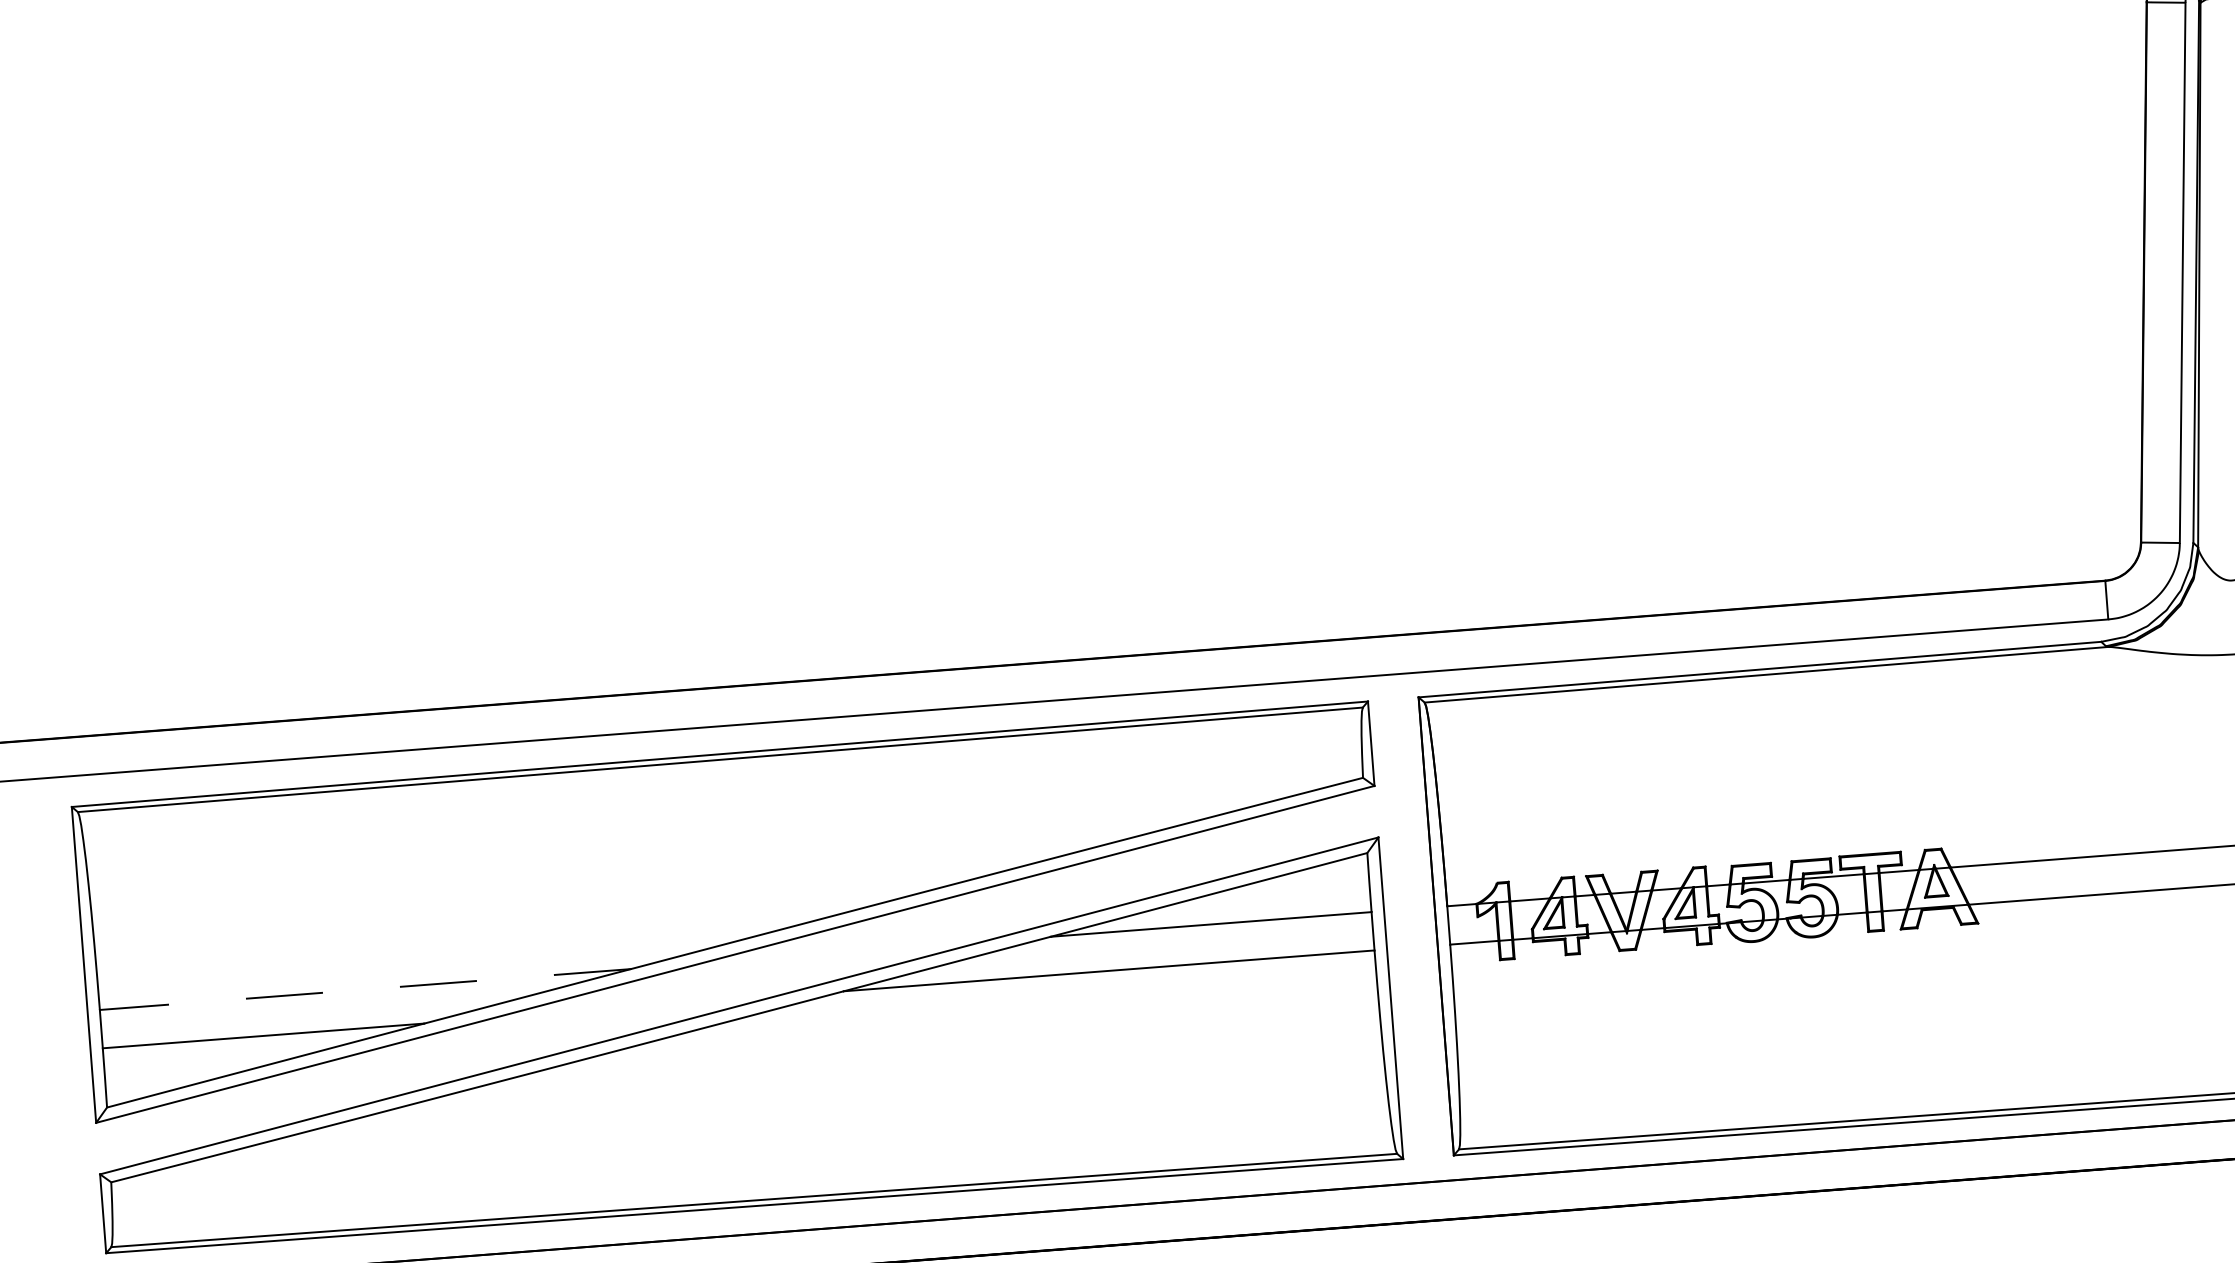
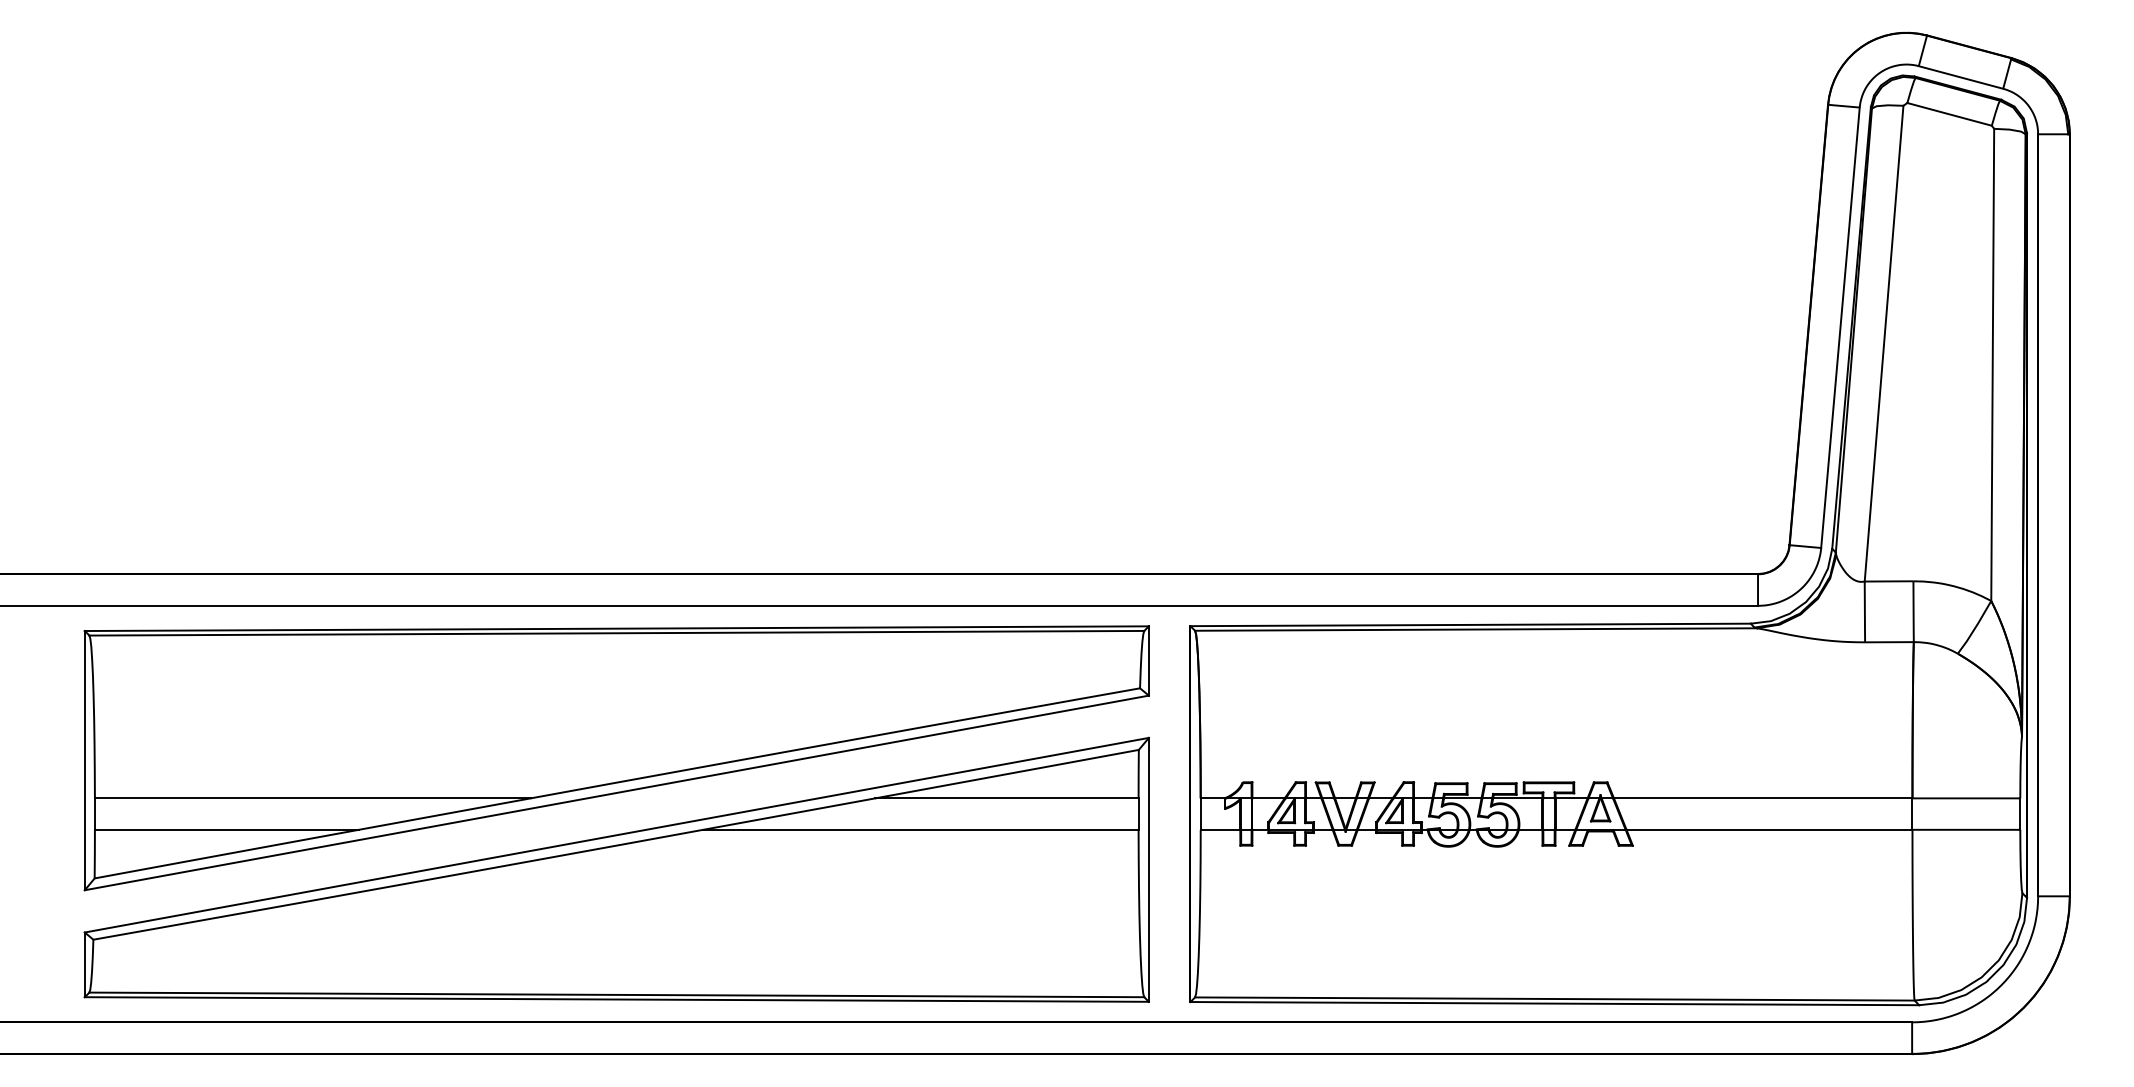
line: (364, 989) -> (312, 798), dashed -> solid

